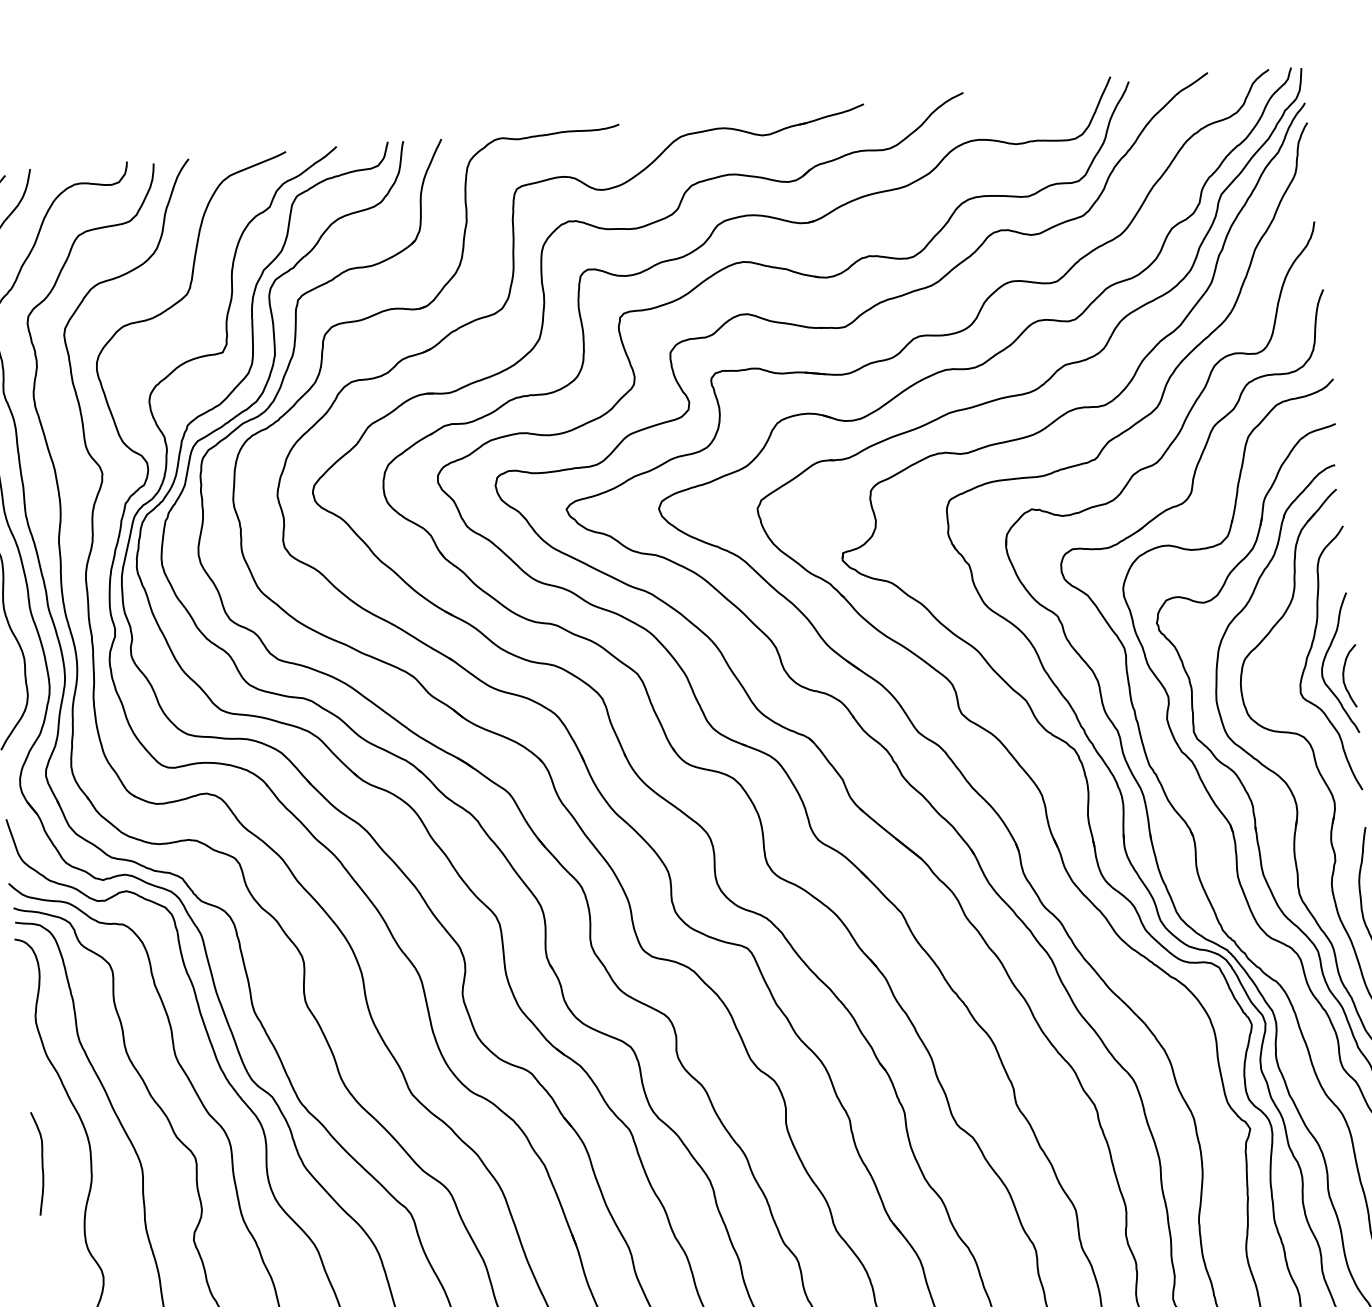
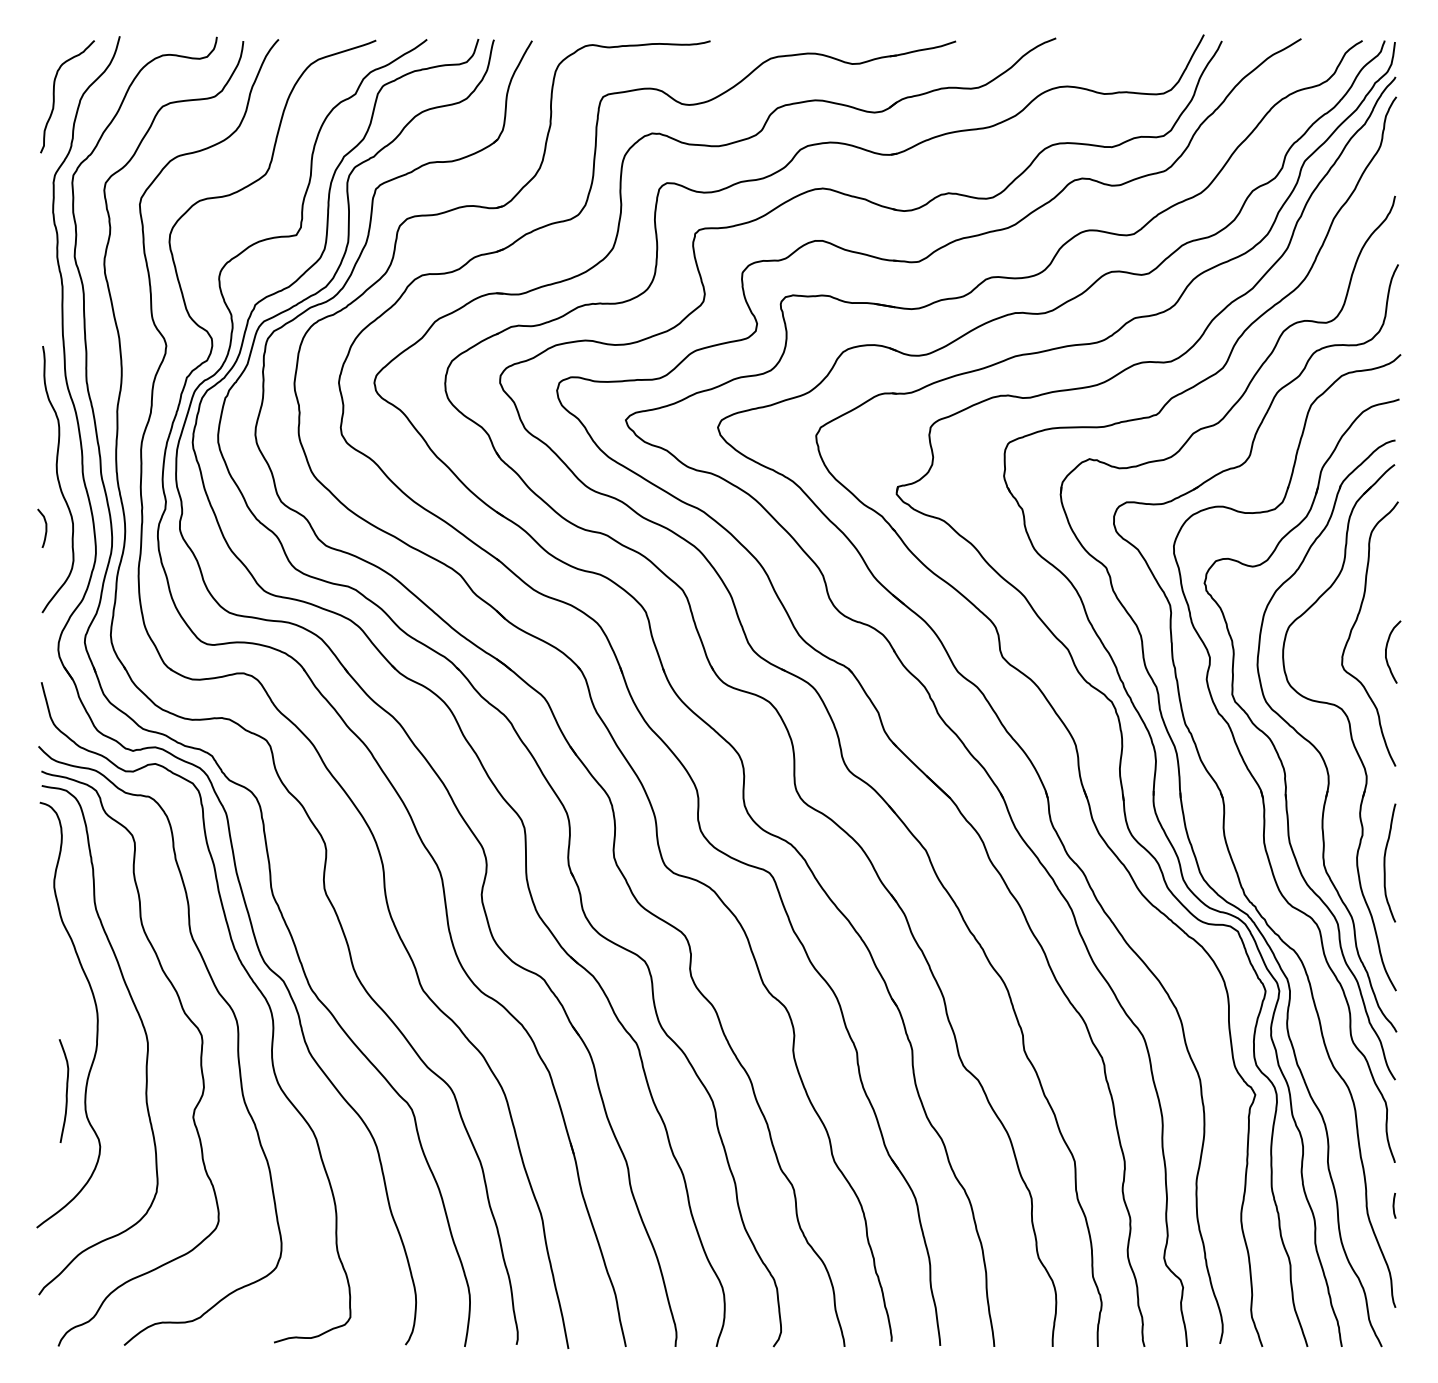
curve: (1325, 659) -> (1369, 633), removed
curve: (42, 1162) -> (66, 1090), moved

